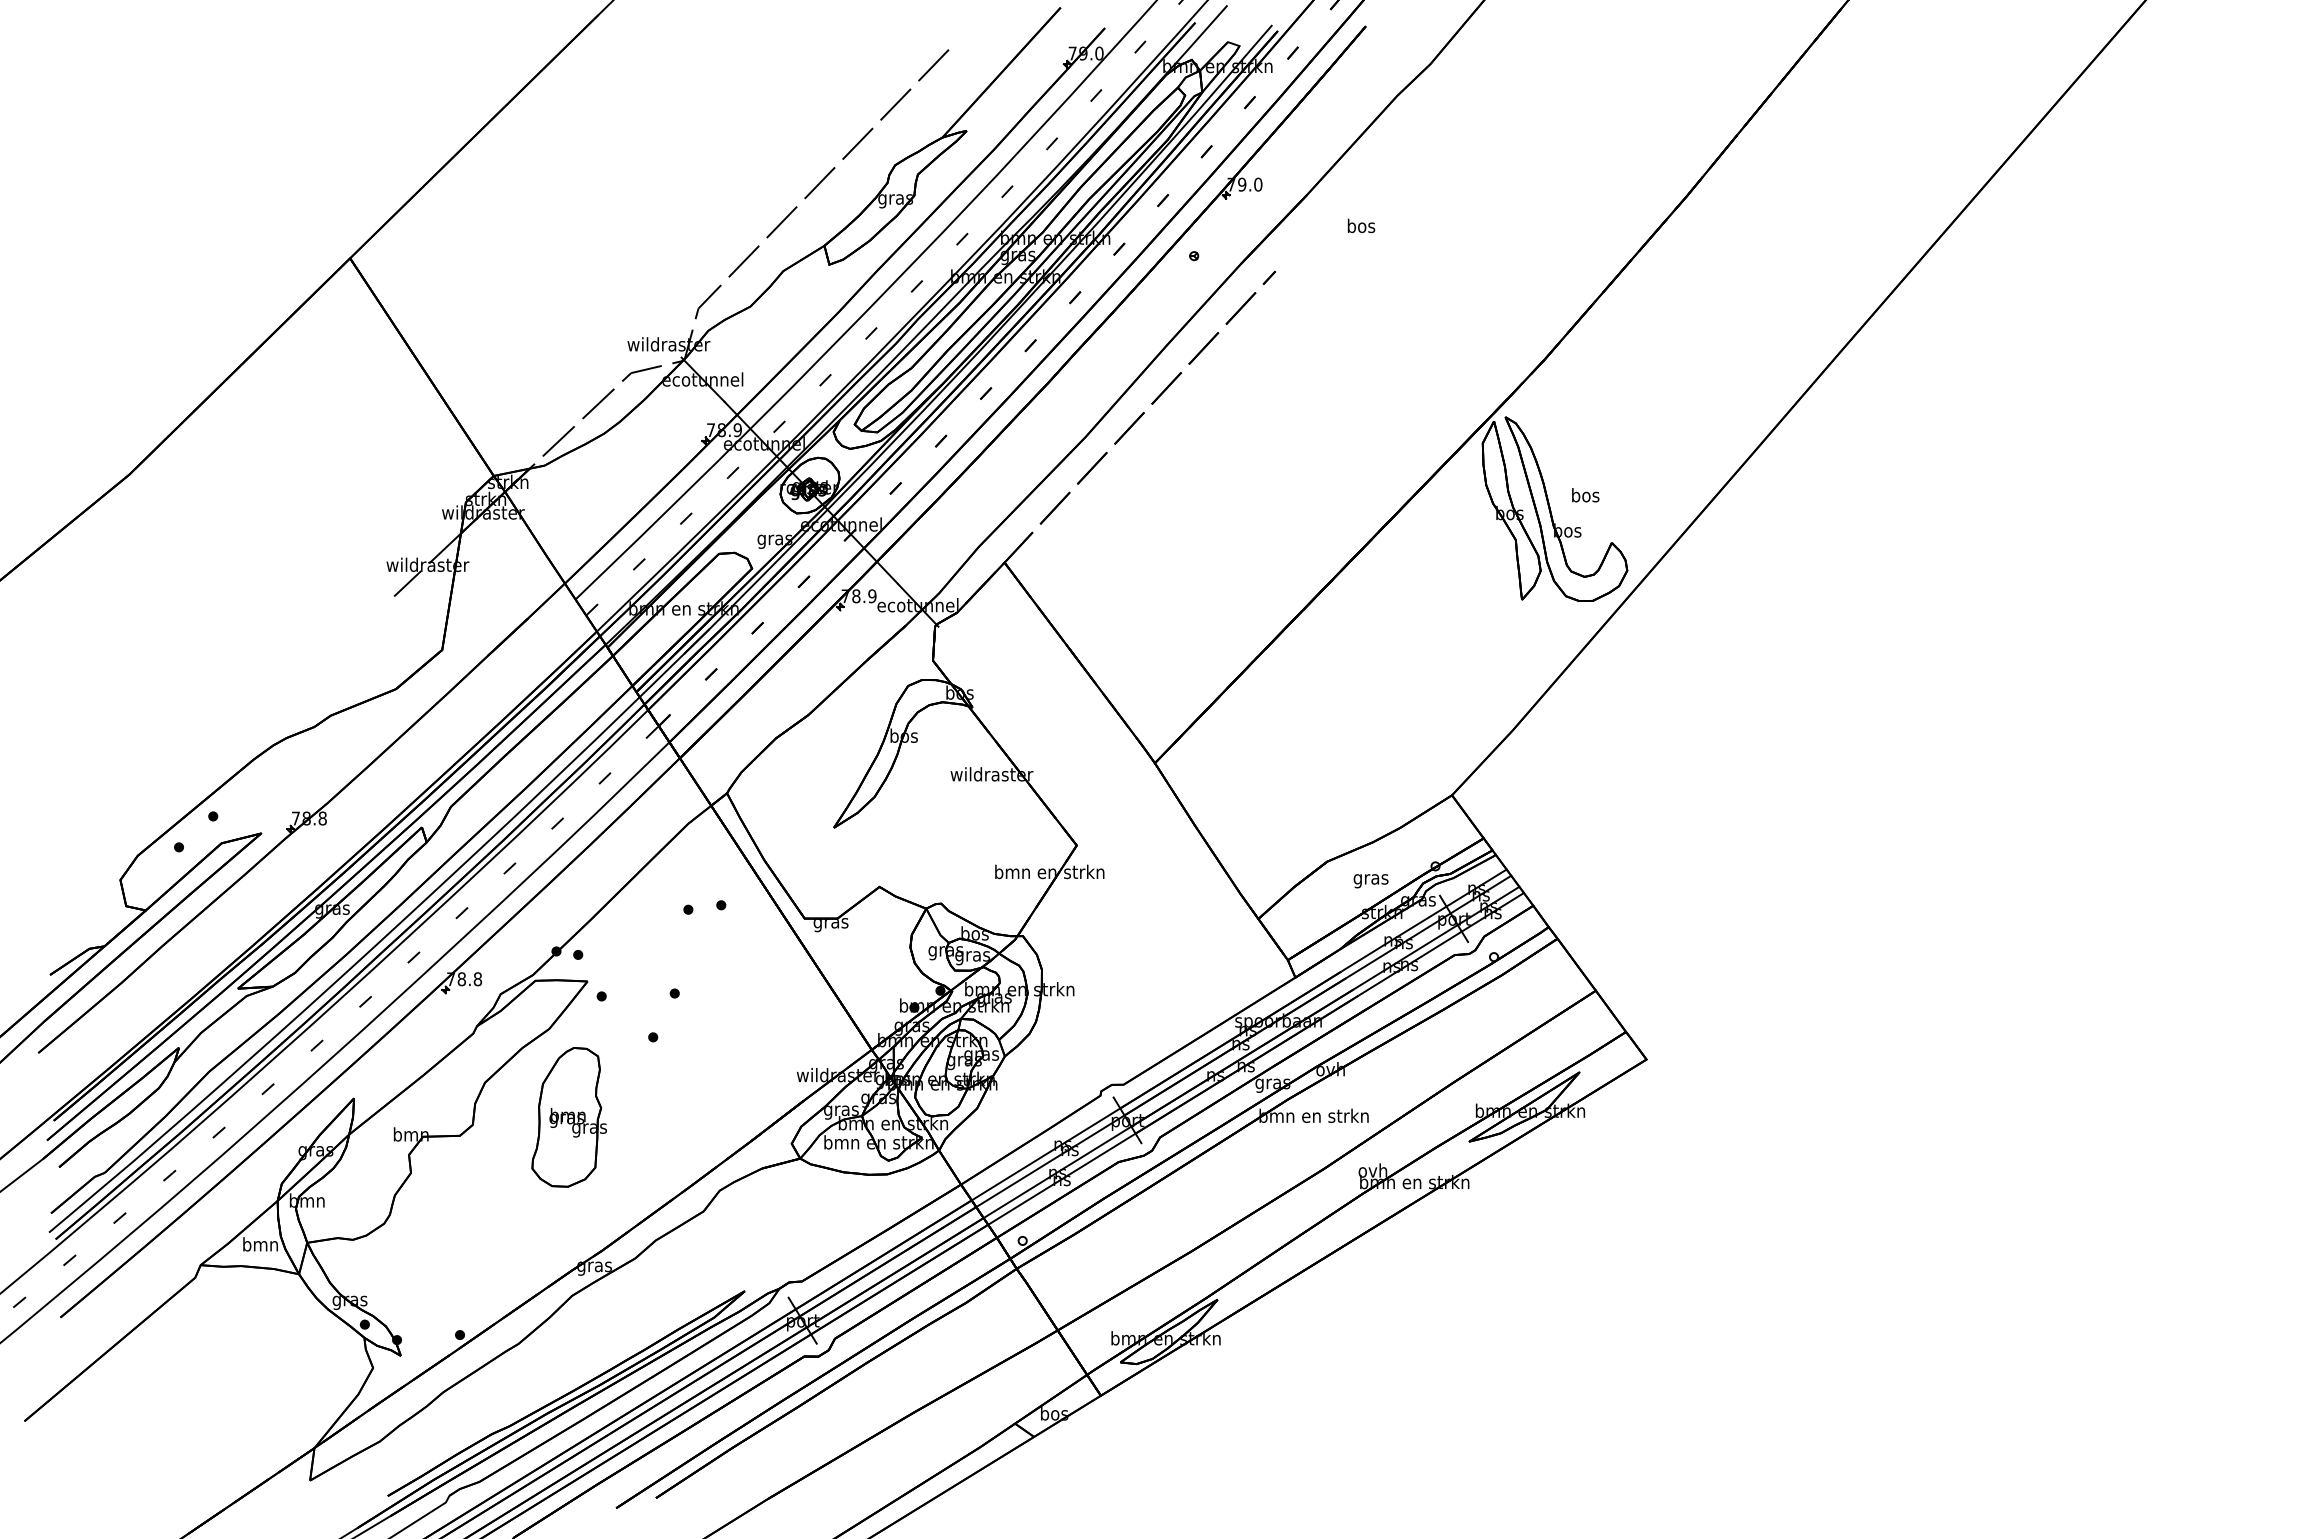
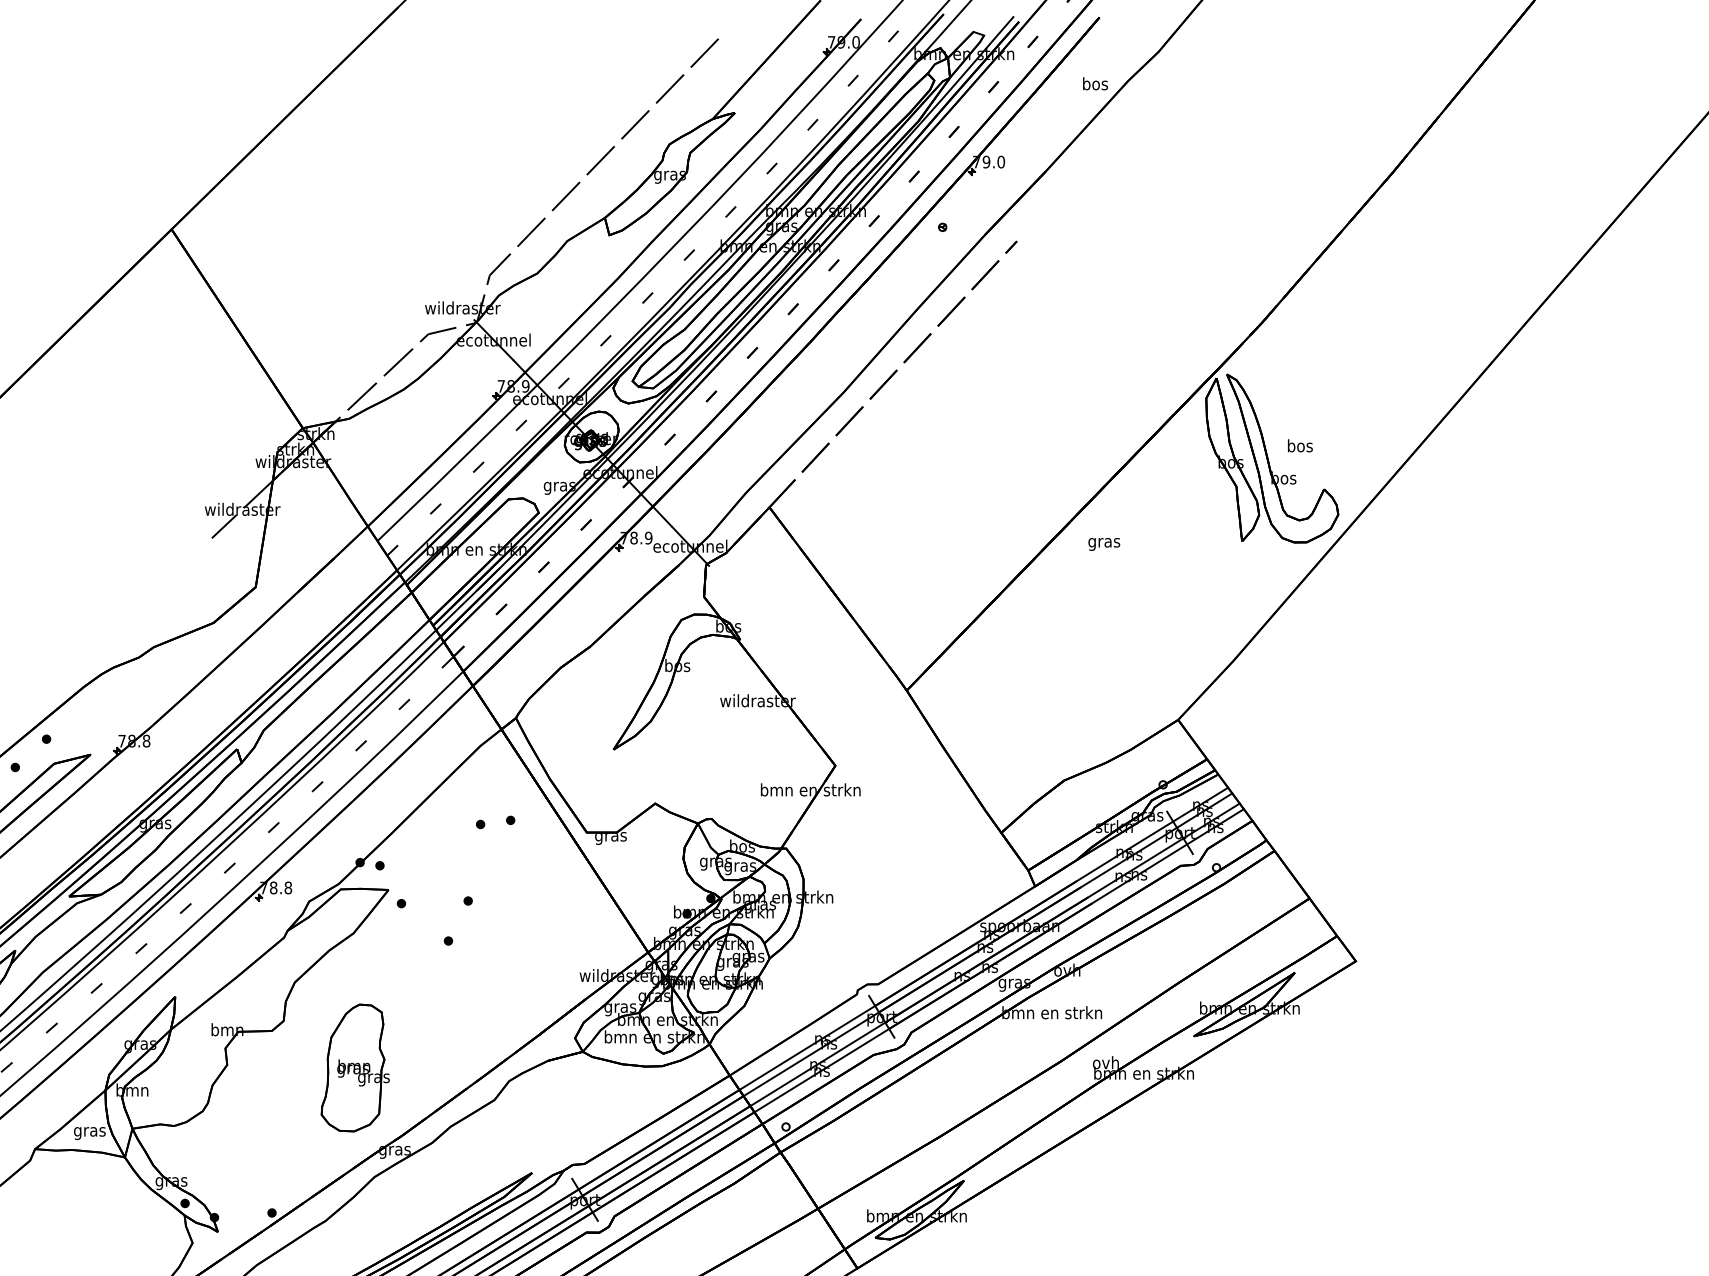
text: (1361, 225) -> (1095, 83), moved
text: (1370, 881) -> (1103, 544), moved
part: (568, 1117) -> (354, 1068), moved
text: (260, 1246) -> (89, 1132), bmn -> gras

